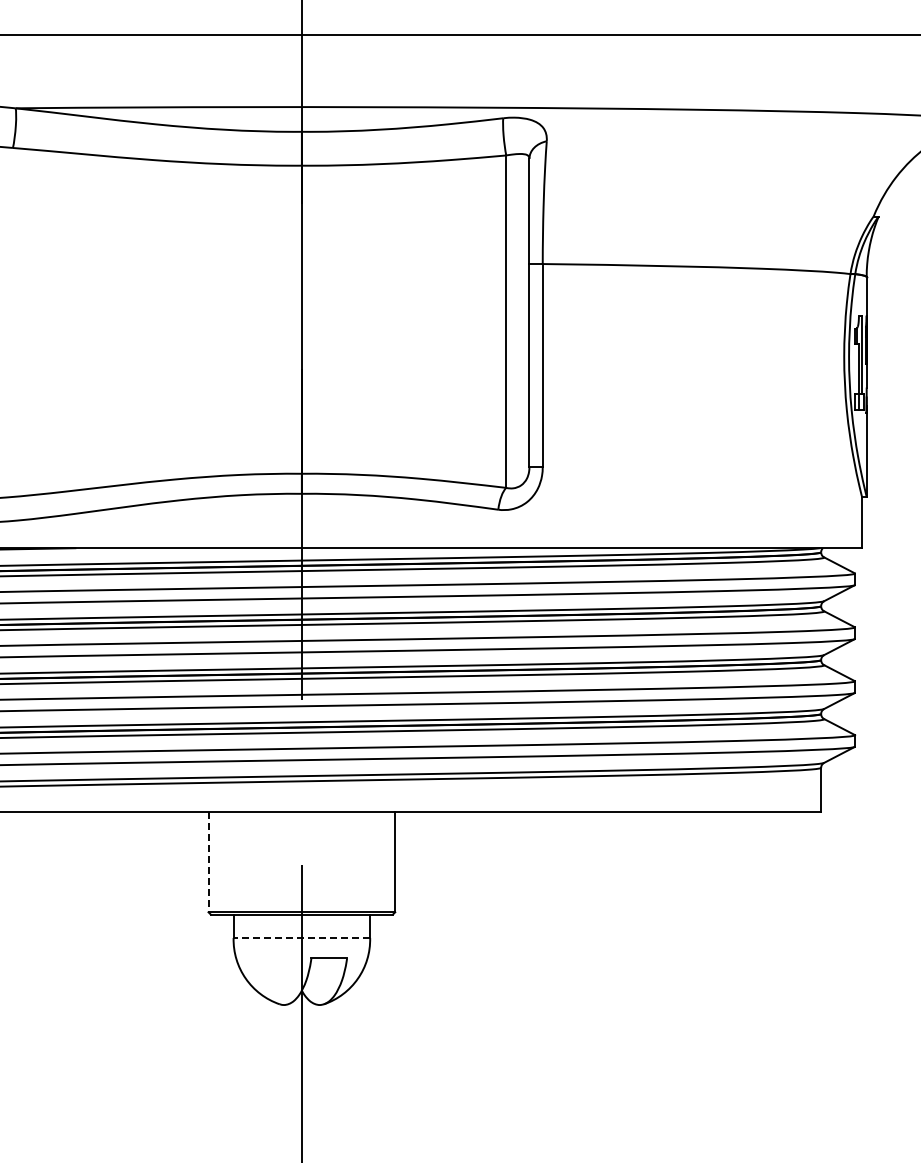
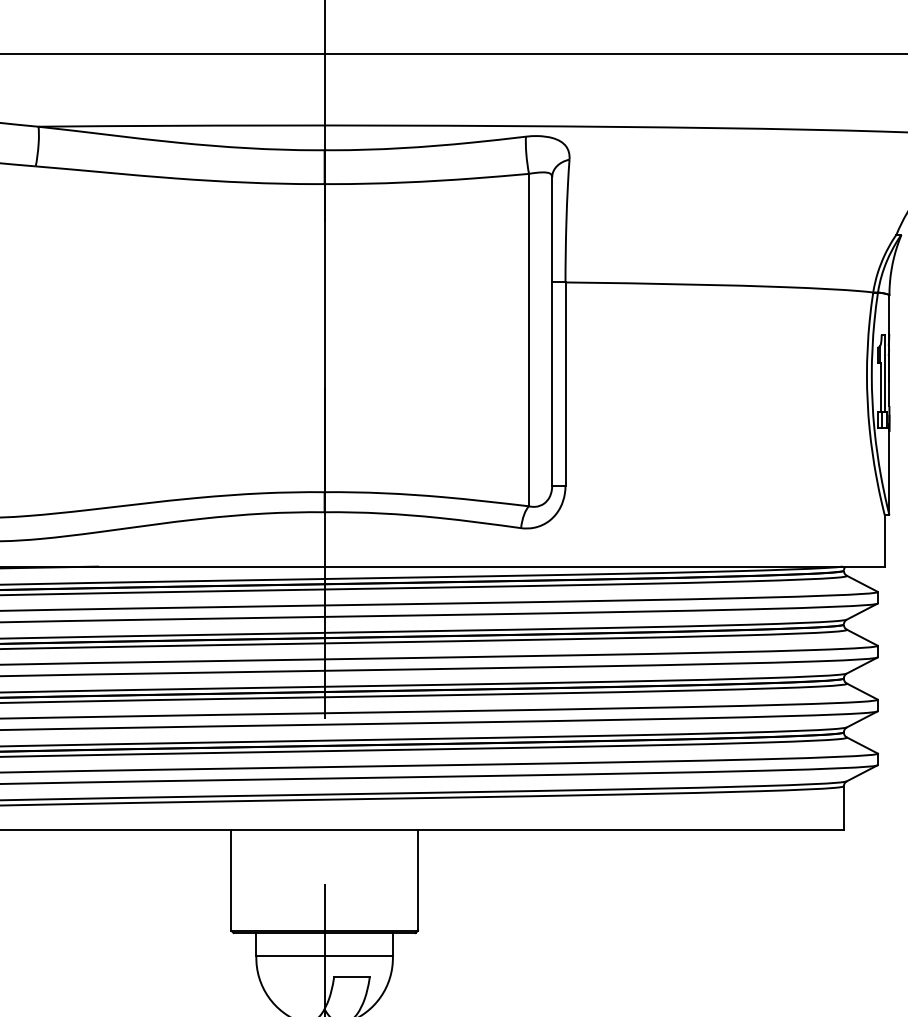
line: (208, 862) -> (231, 880), dashed -> solid
line: (301, 937) -> (324, 955), dashed -> solid

